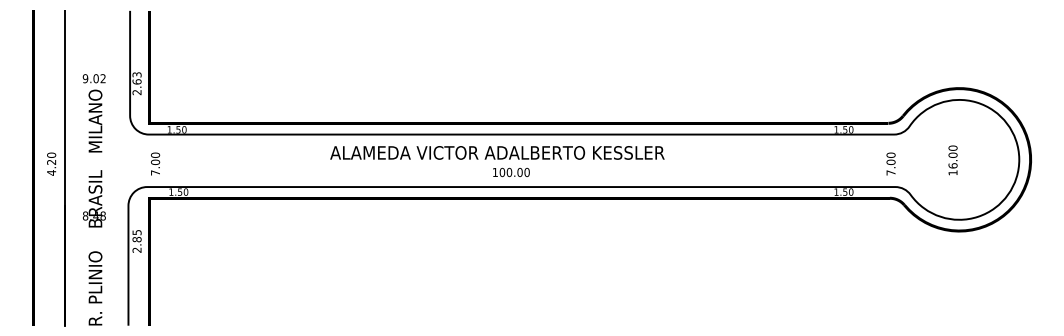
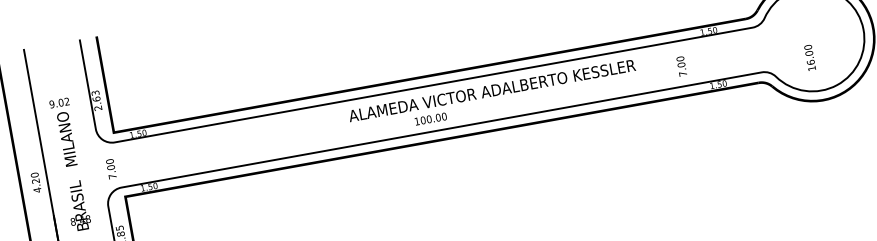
text: (497, 152) -> (492, 90), moved
text: (952, 160) -> (809, 58), moved
text: (155, 163) -> (111, 168), moved
text: (890, 163) -> (681, 66), moved

